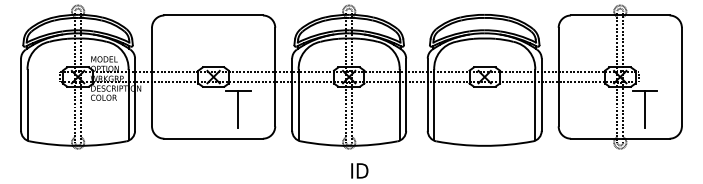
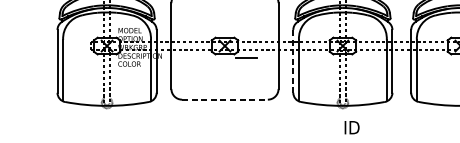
line: (292, 95) -> (293, 62), solid -> dashed
line: (238, 108) -> (246, 73), removed
line: (214, 138) -> (225, 99), solid -> dashed

